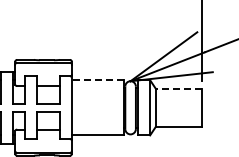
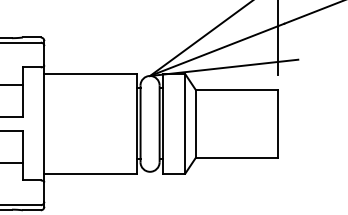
line: (97, 80) -> (90, 74), dashed -> solid
line: (178, 88) -> (236, 89), dashed -> solid

